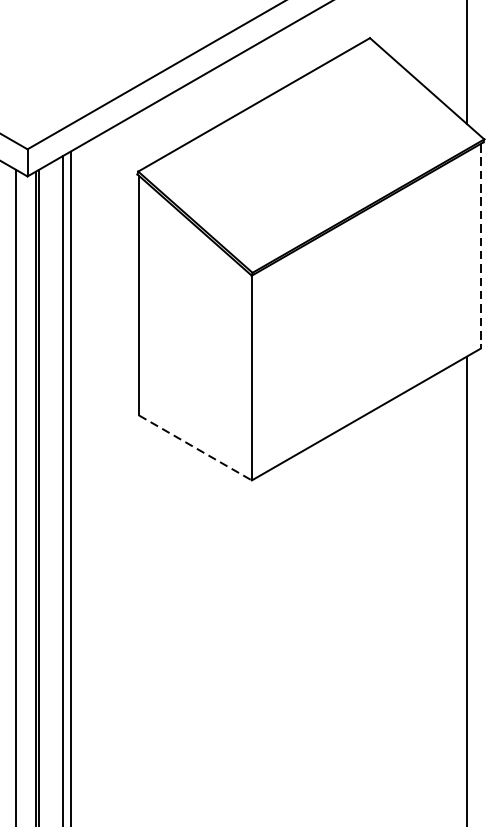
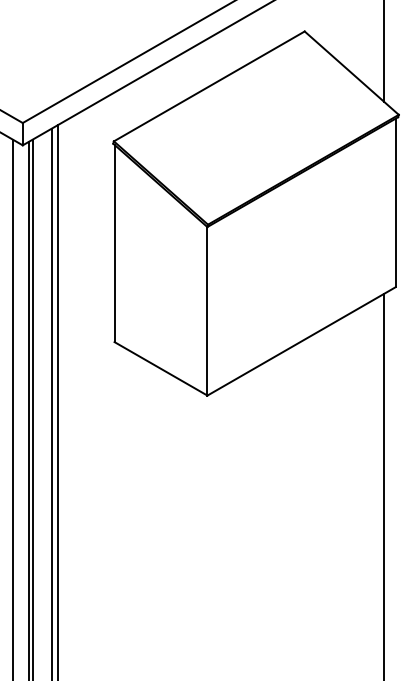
line: (480, 247) -> (395, 203), dashed -> solid
line: (196, 447) -> (161, 368), dashed -> solid

